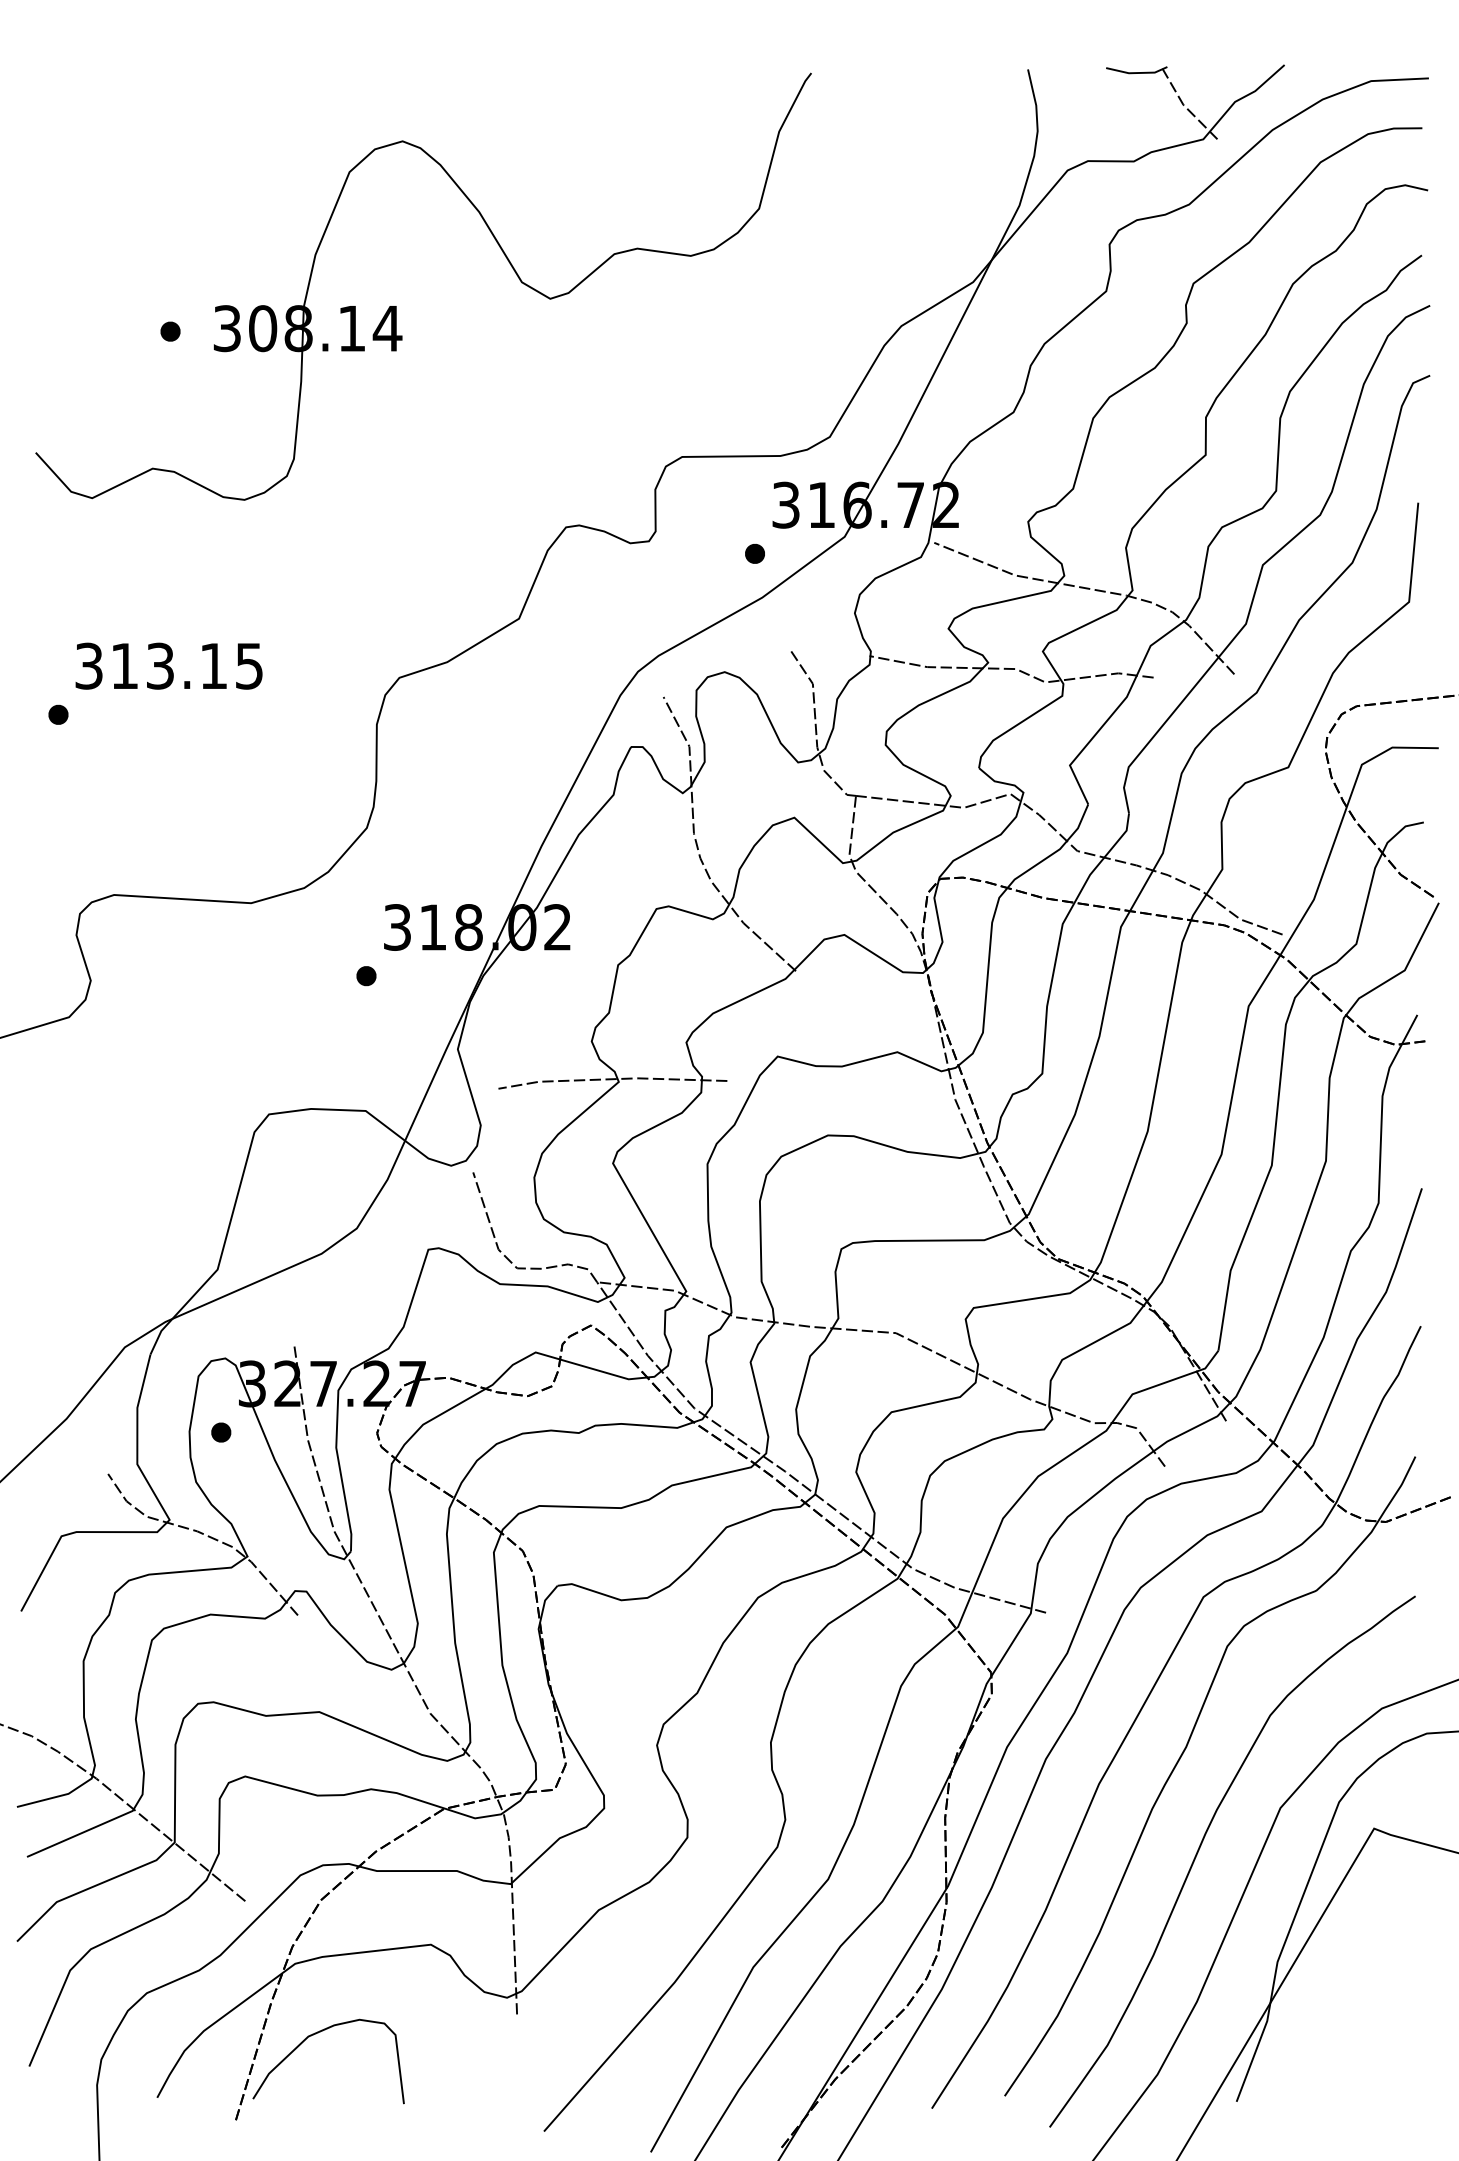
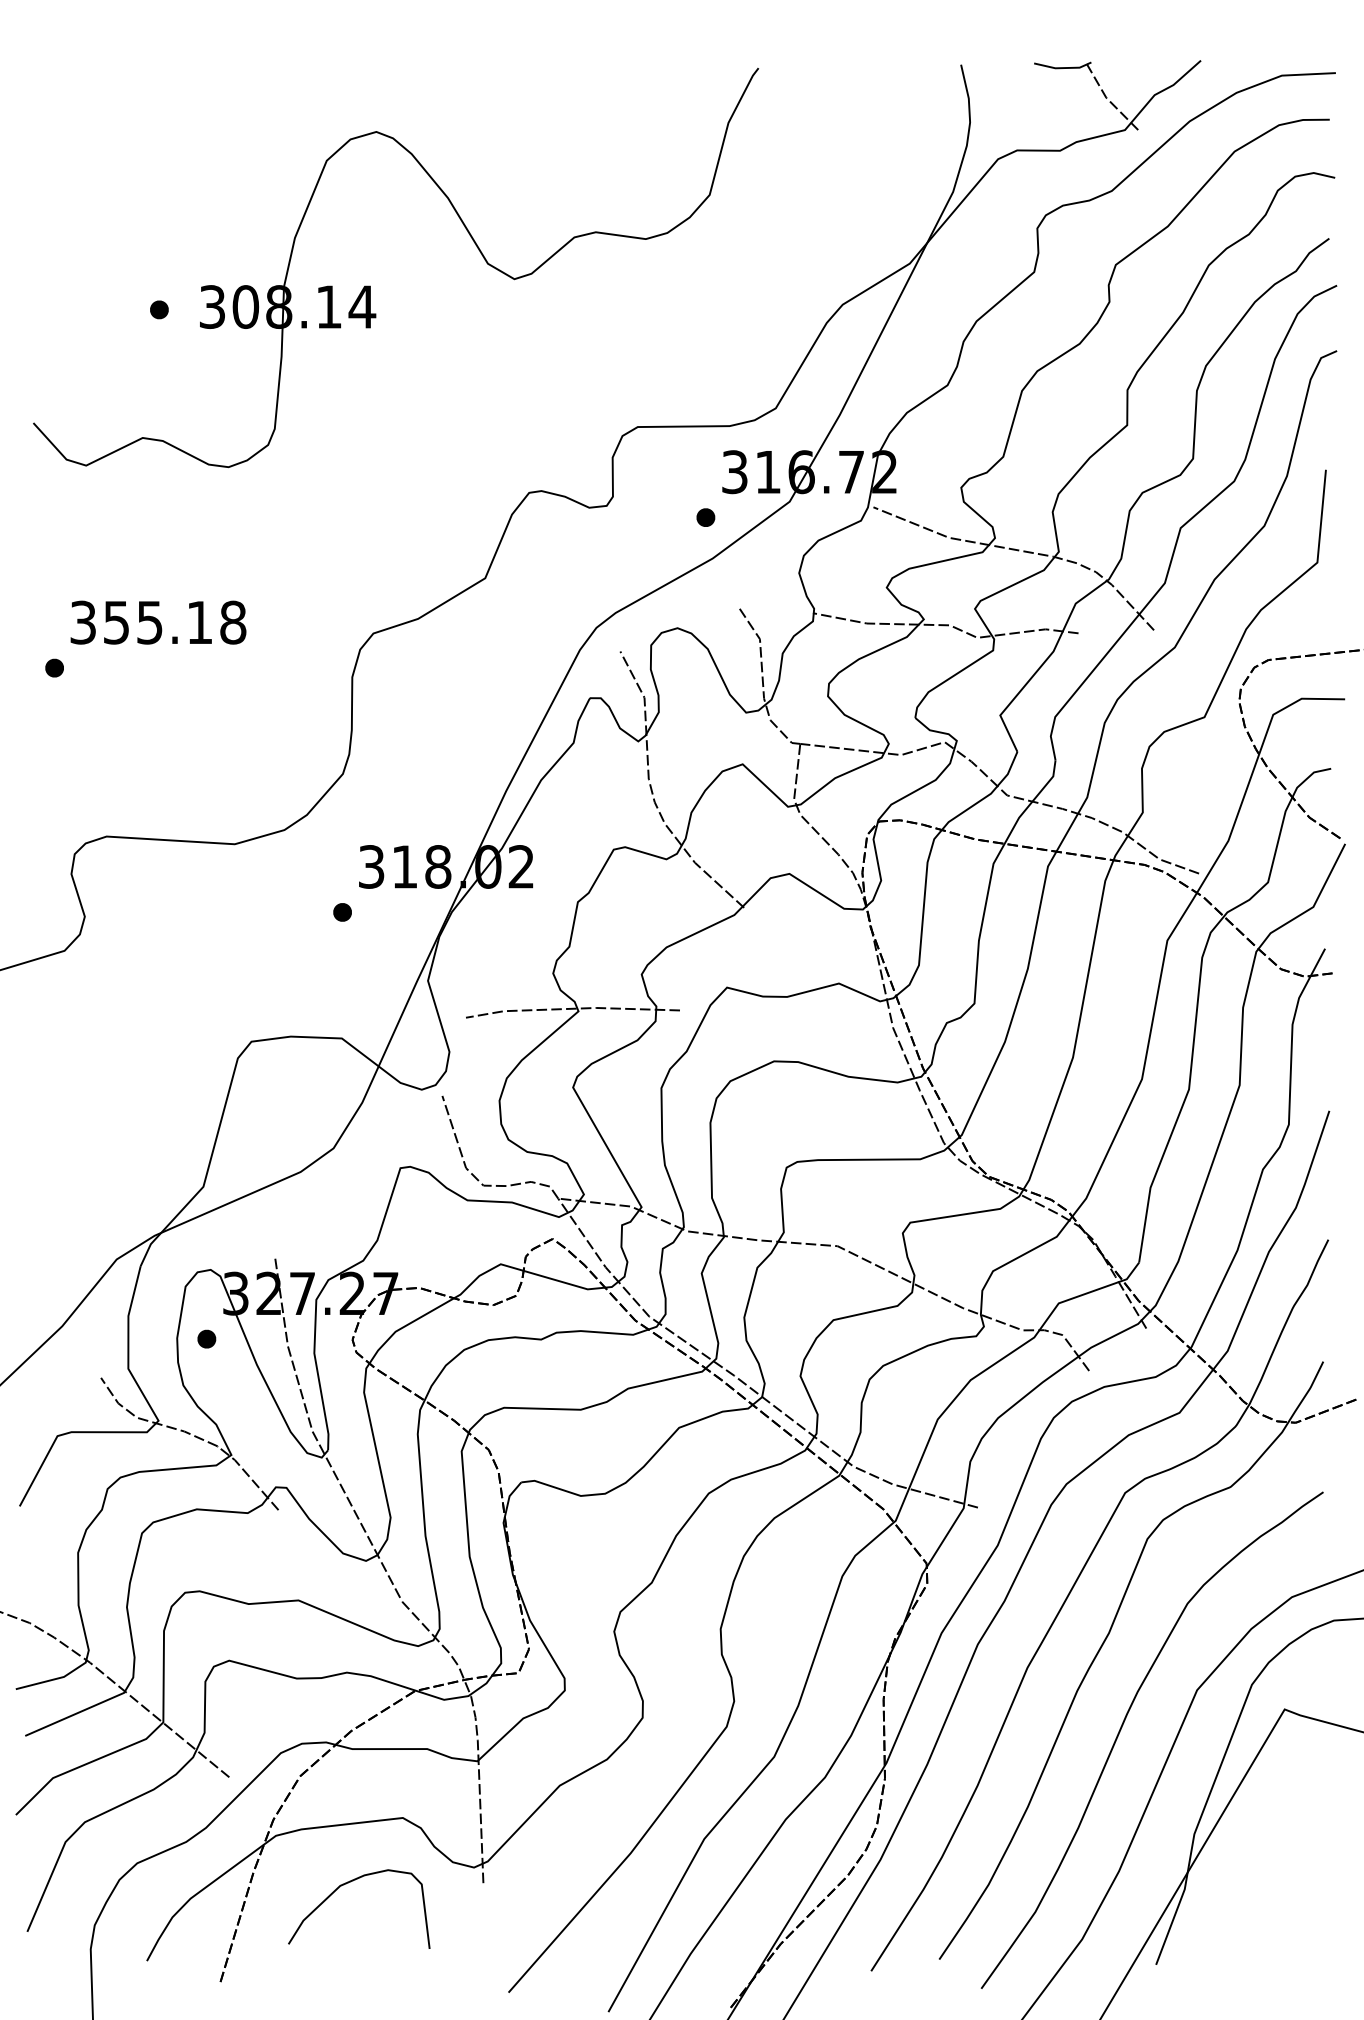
text: (187, 666) -> (175, 622), 313.15 -> 355.18
curve: (315, 2035) -> (346, 1884), moved

